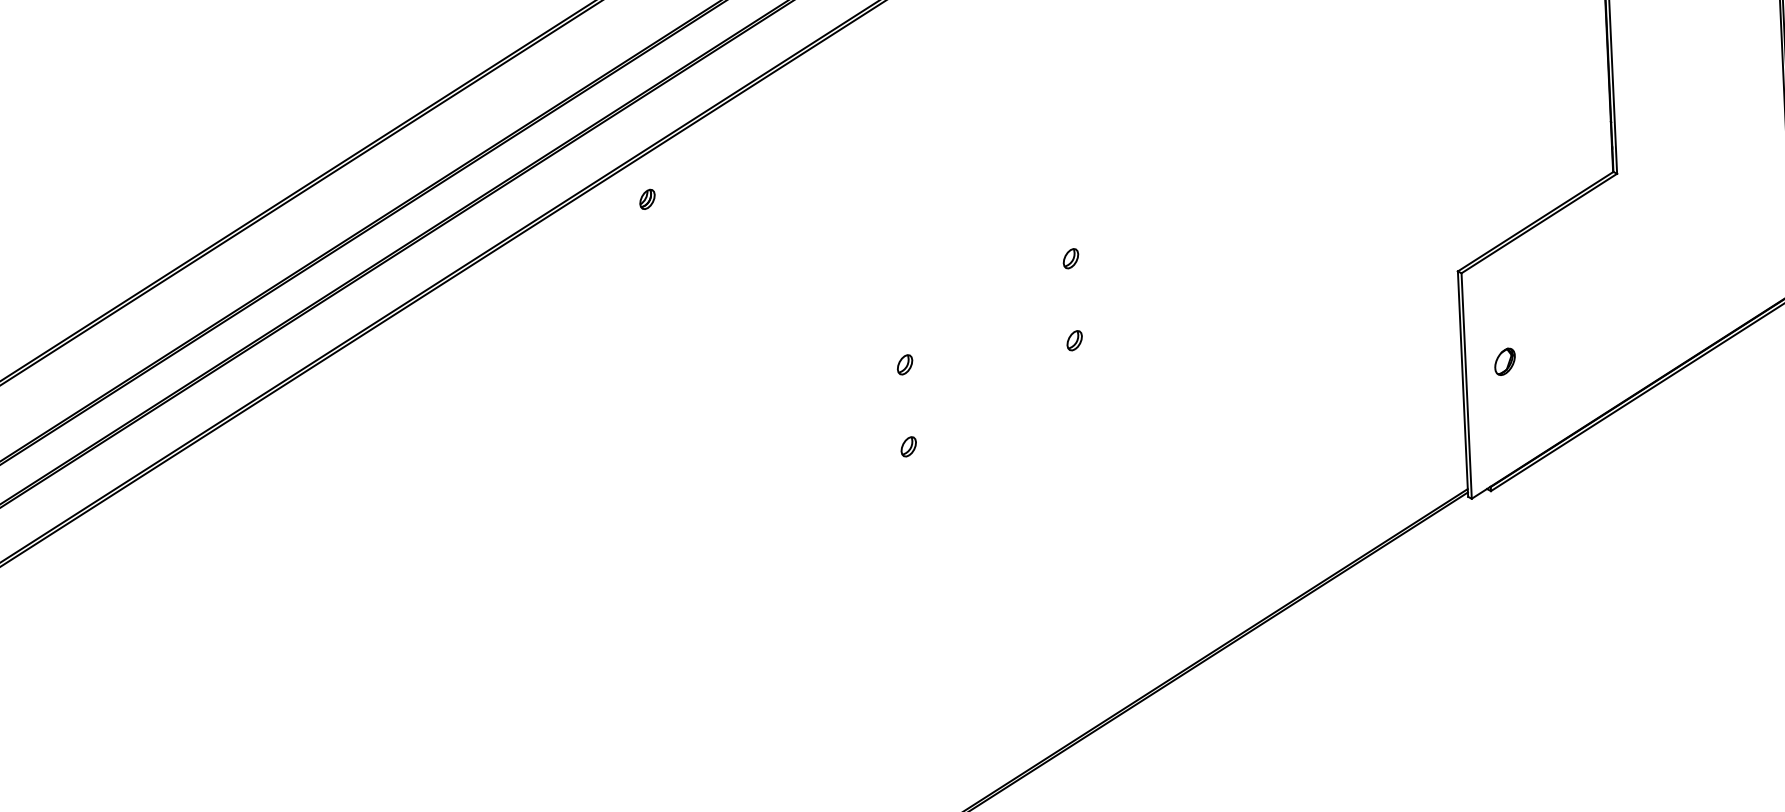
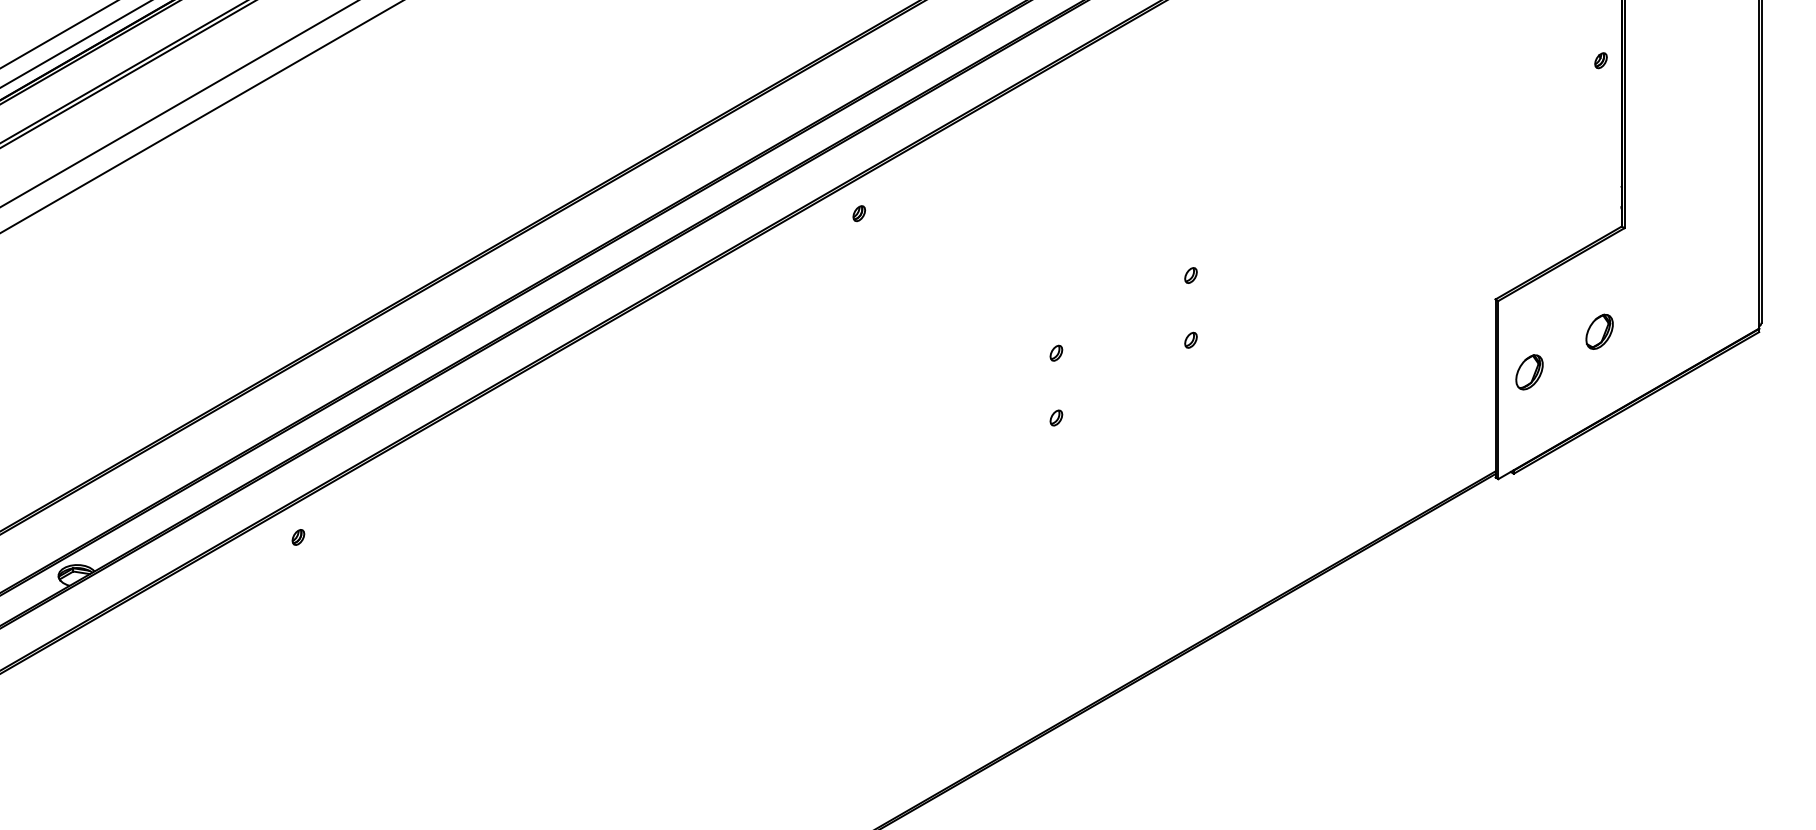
part: (1591, 306) -> (1599, 331), added
part: (1505, 361) -> (1529, 372), size x1.67

